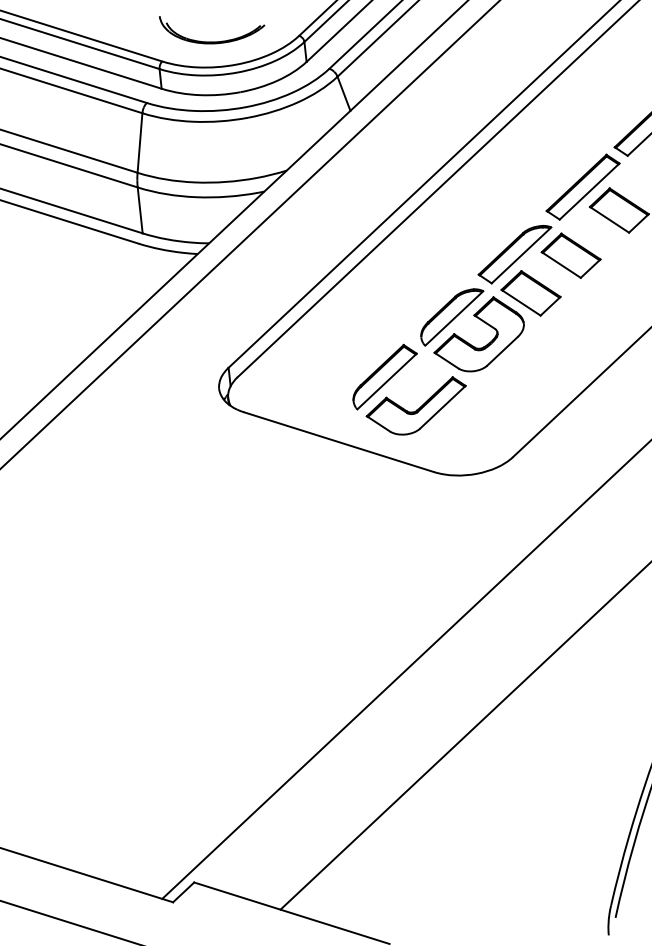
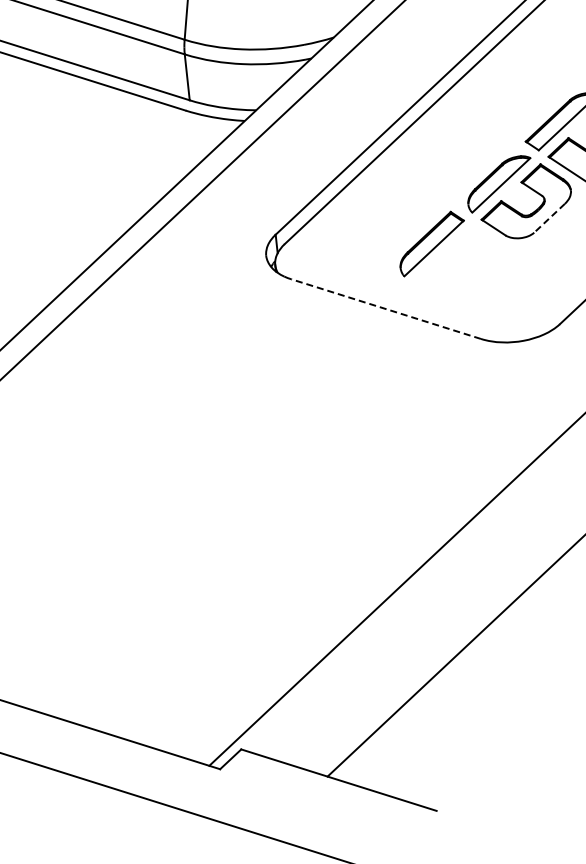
line: (502, 351) -> (549, 218), solid -> dashed
part: (415, 405) -> (462, 272), removed
line: (338, 442) -> (385, 309), solid -> dashed

